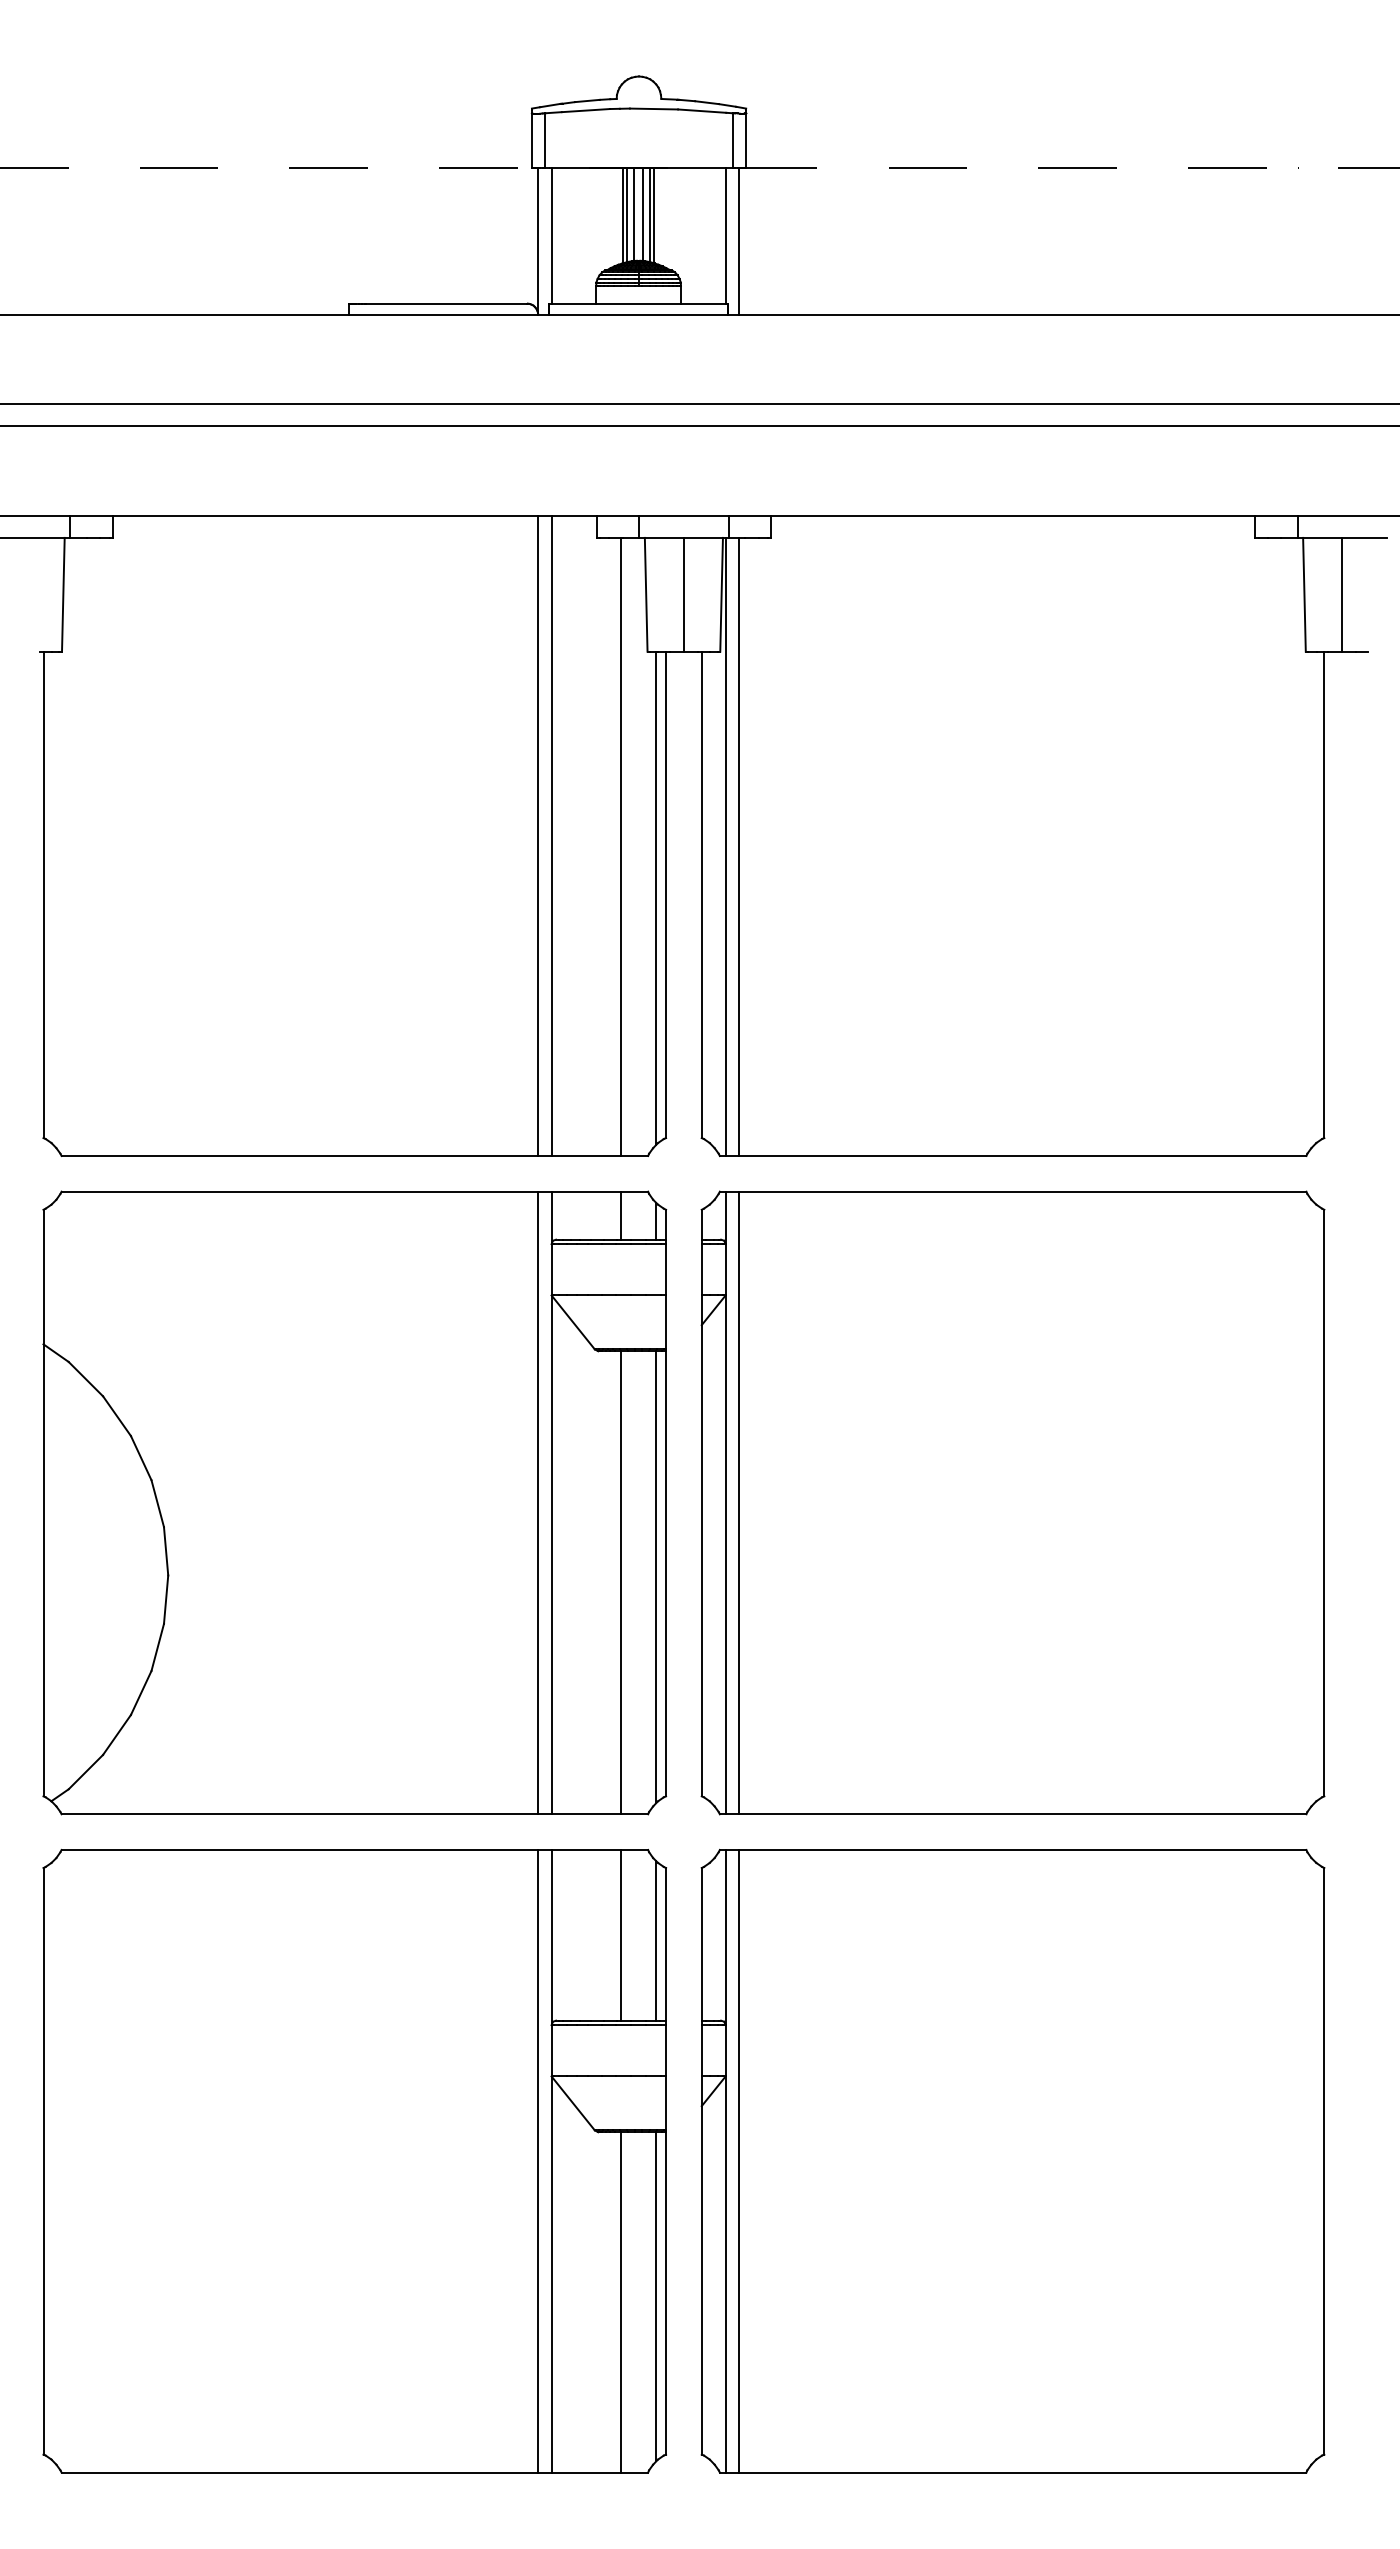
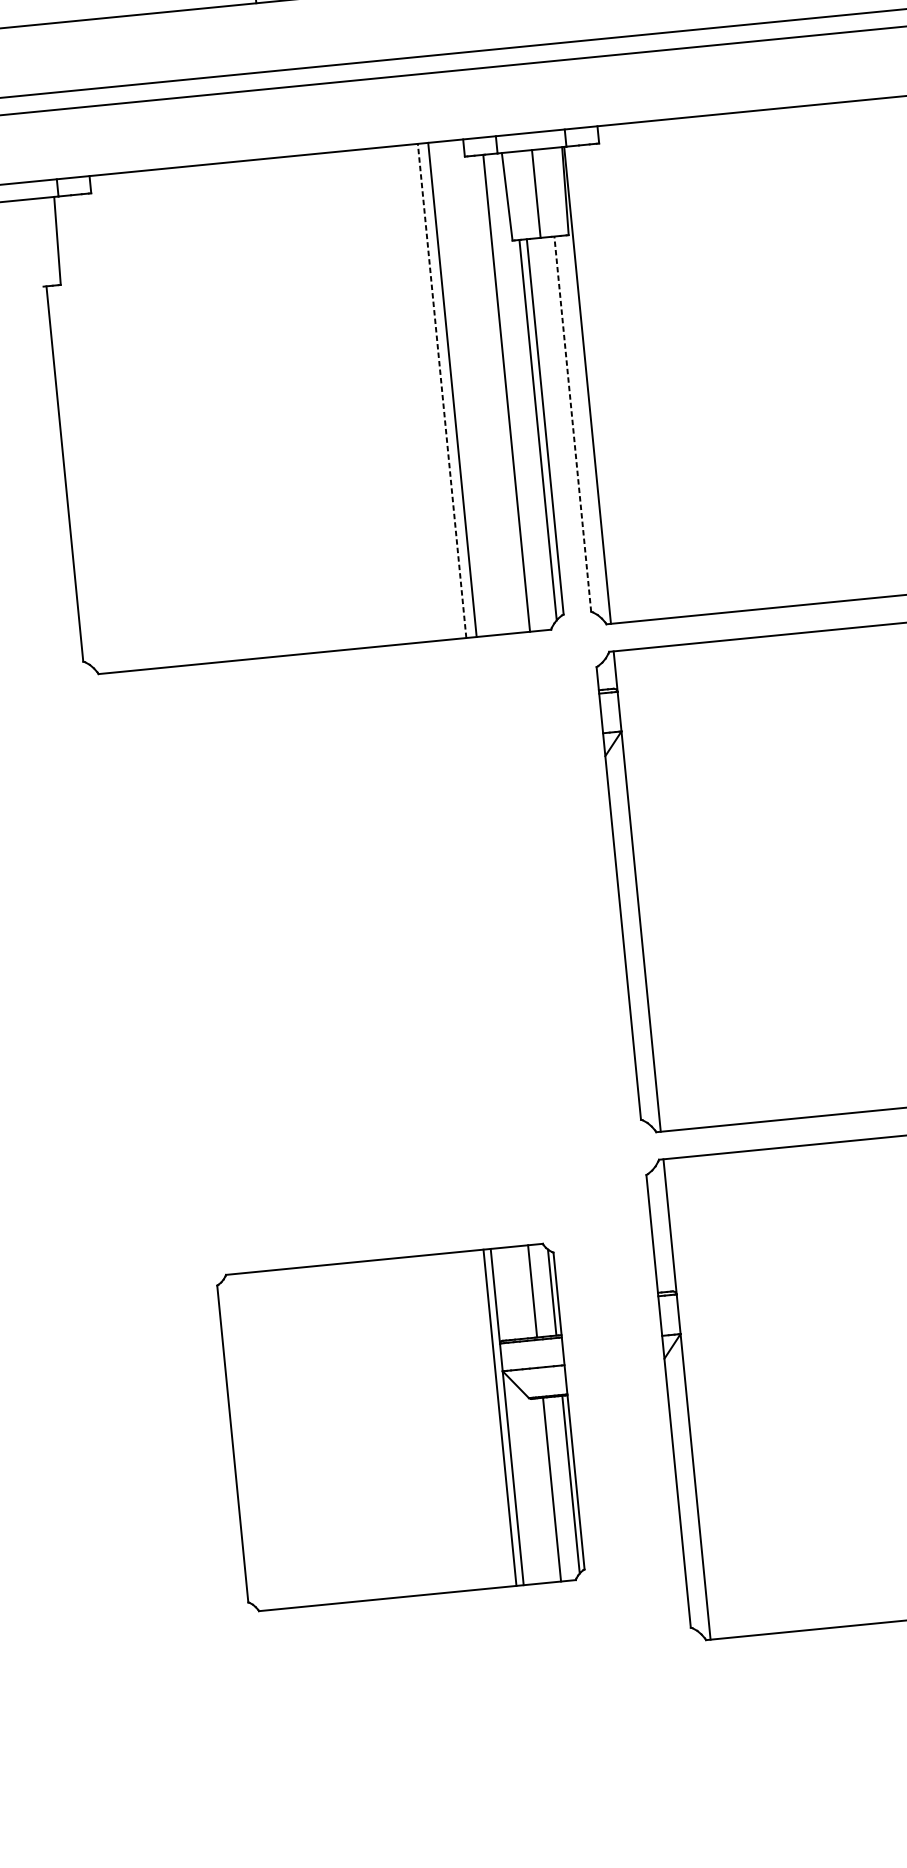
line: (538, 835) -> (442, 390), solid -> dashed
line: (739, 846) -> (598, 383), removed
line: (701, 894) -> (572, 423), solid -> dashed
part: (354, 1502) -> (350, 919), removed
line: (739, 1502) -> (647, 890), removed
part: (354, 2160) -> (400, 1427), size x0.7
line: (739, 2160) -> (697, 1397), removed

